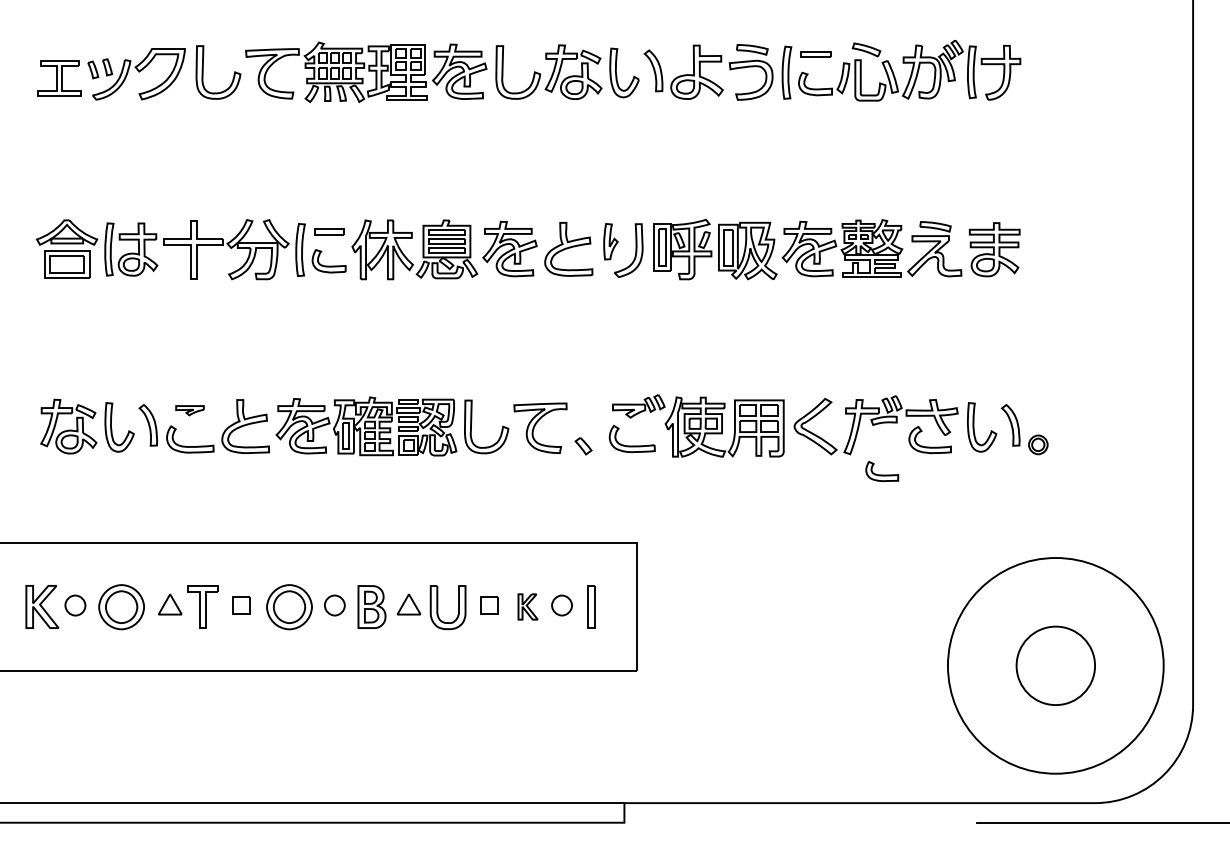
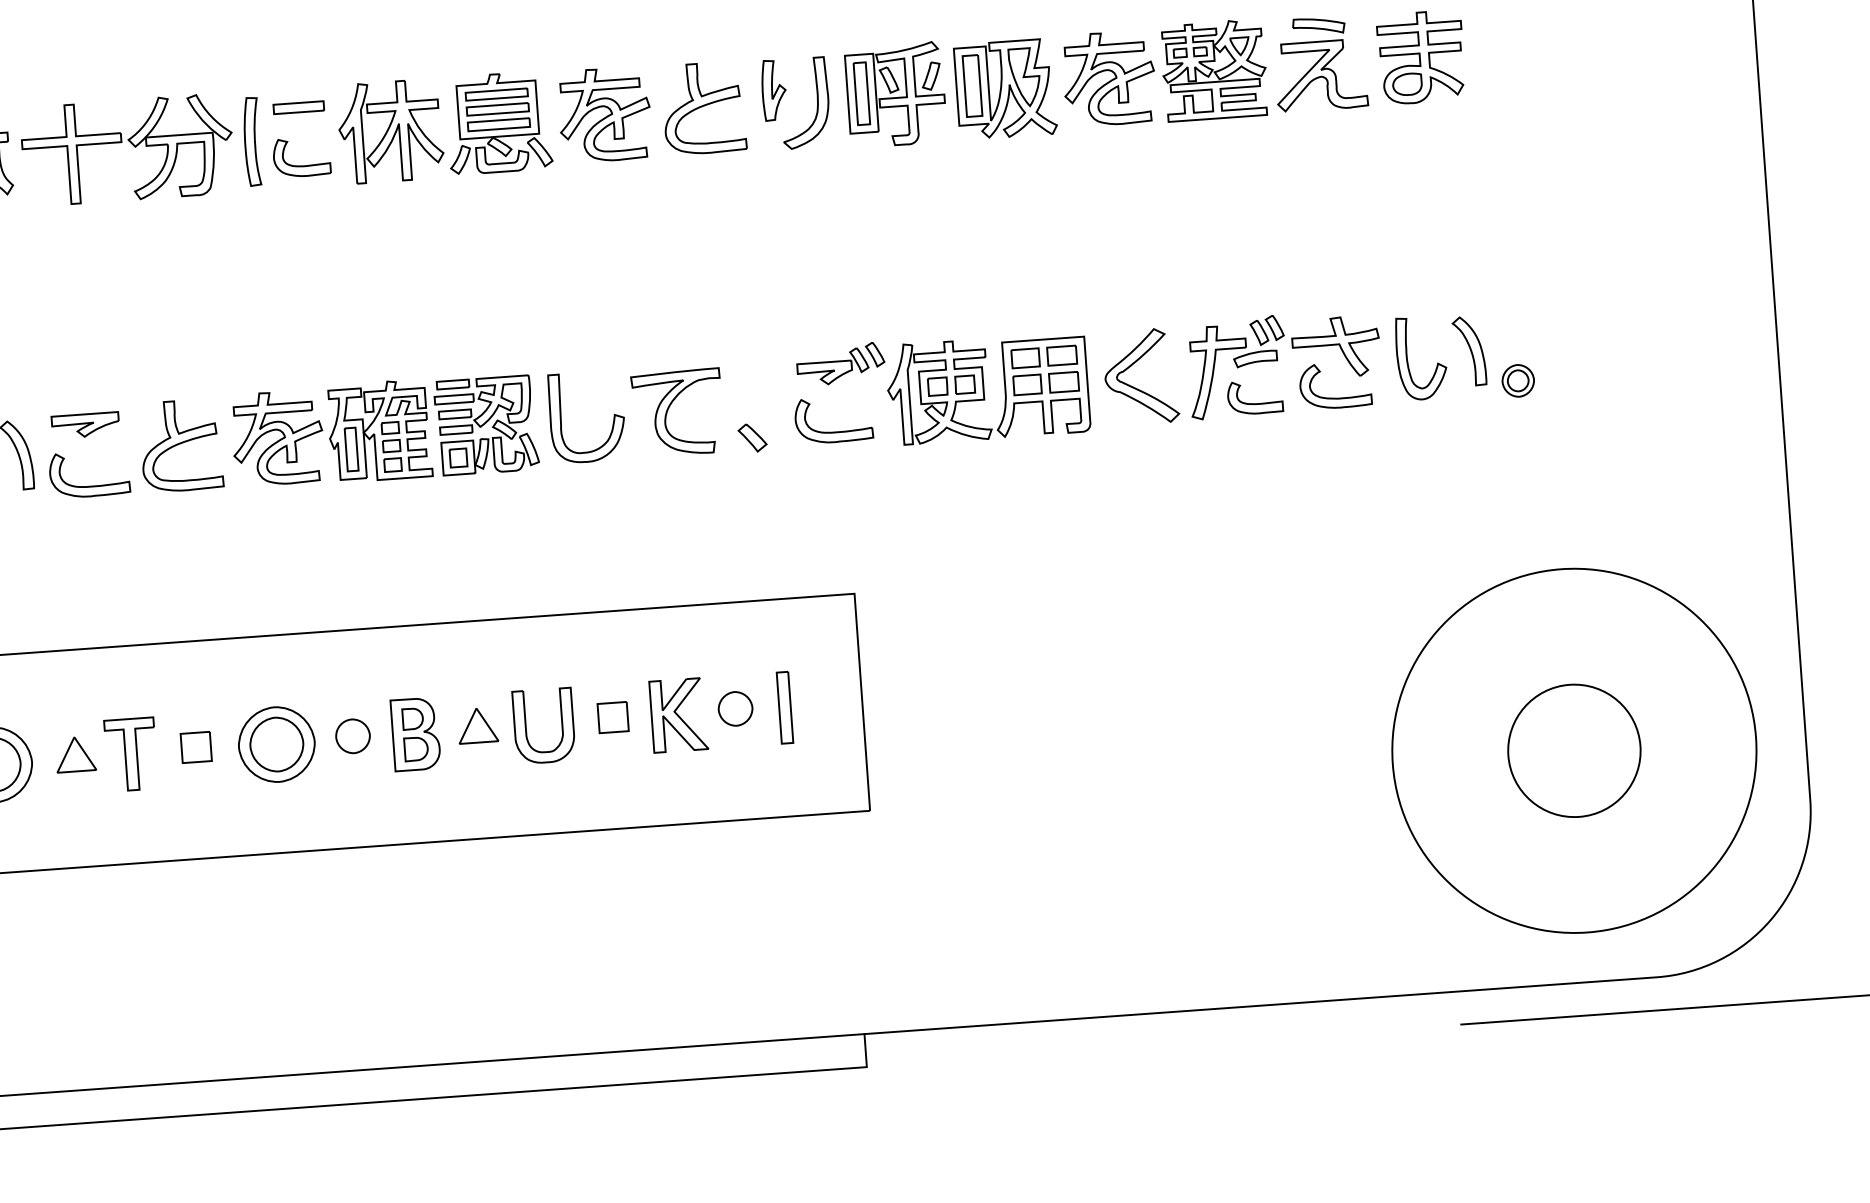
part: (189, 410) -> (84, 425), size x1.43
part: (882, 471) -> (1255, 397), moved
part: (527, 606) -> (677, 714), size x1.67

